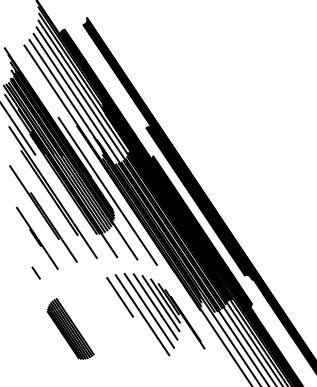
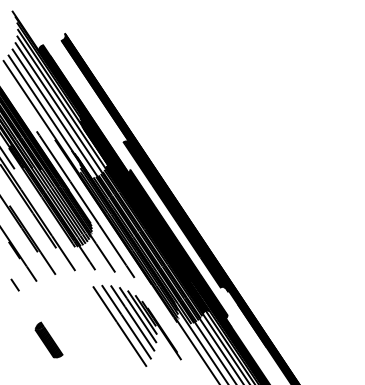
line: (119, 296) -> (97, 308), removed
part: (70, 328) -> (48, 339), size x0.6

